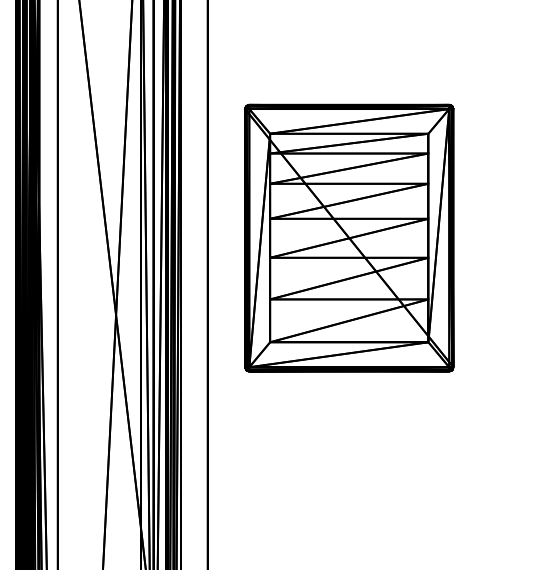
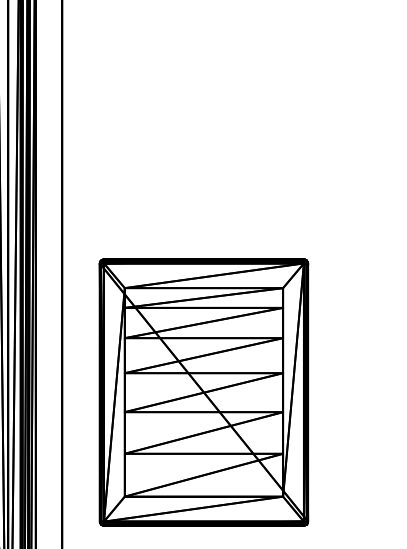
part: (349, 237) -> (204, 391), moved

